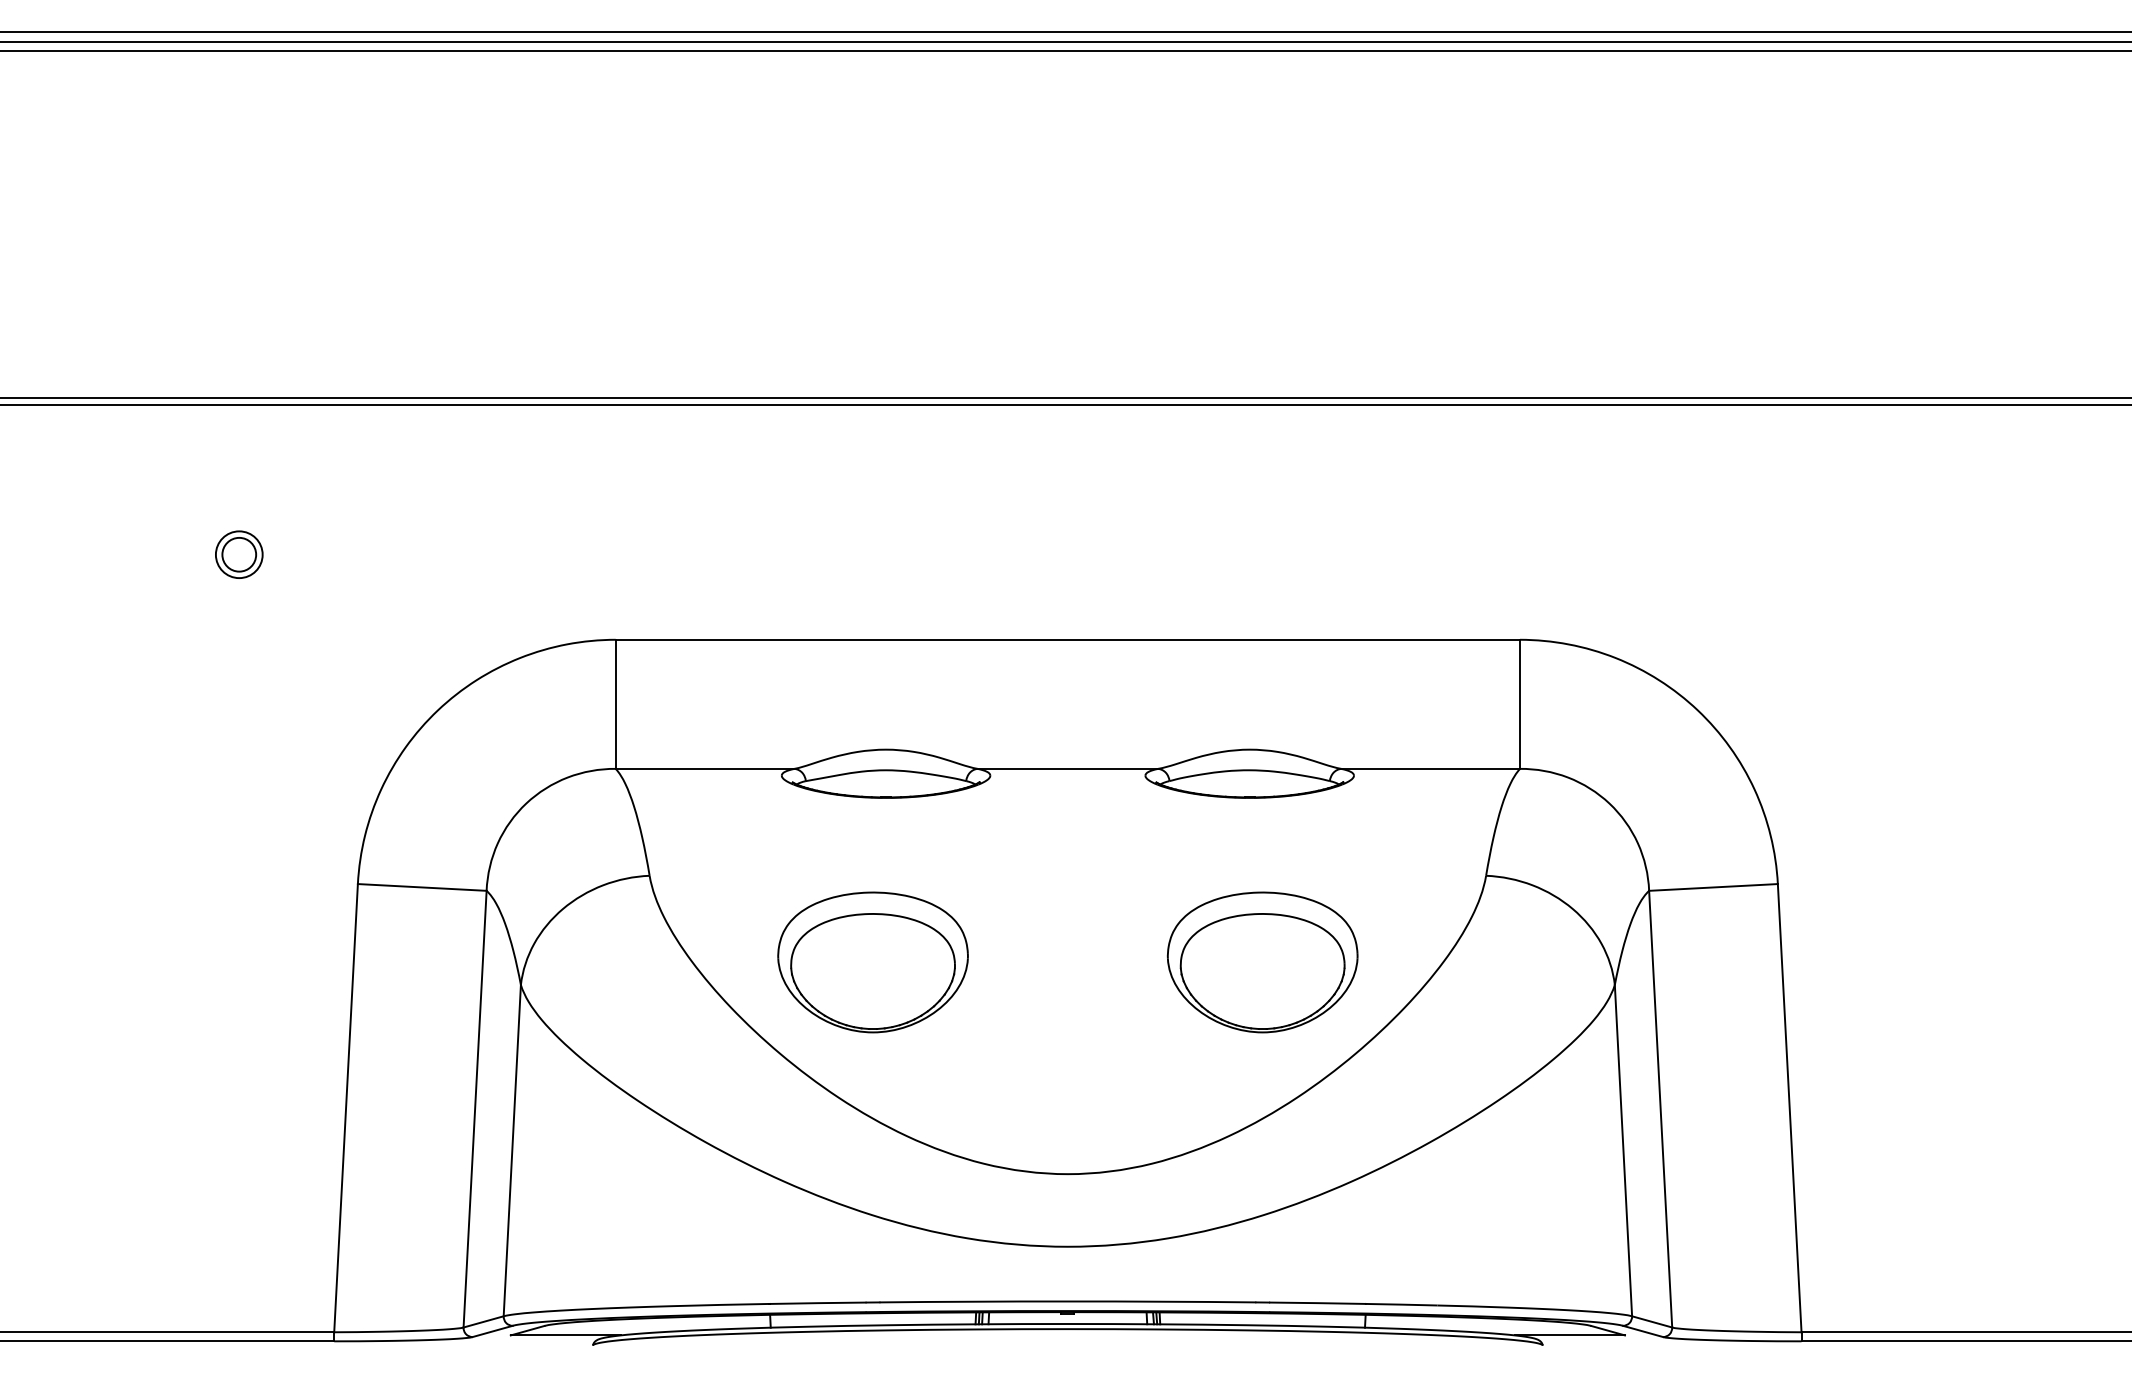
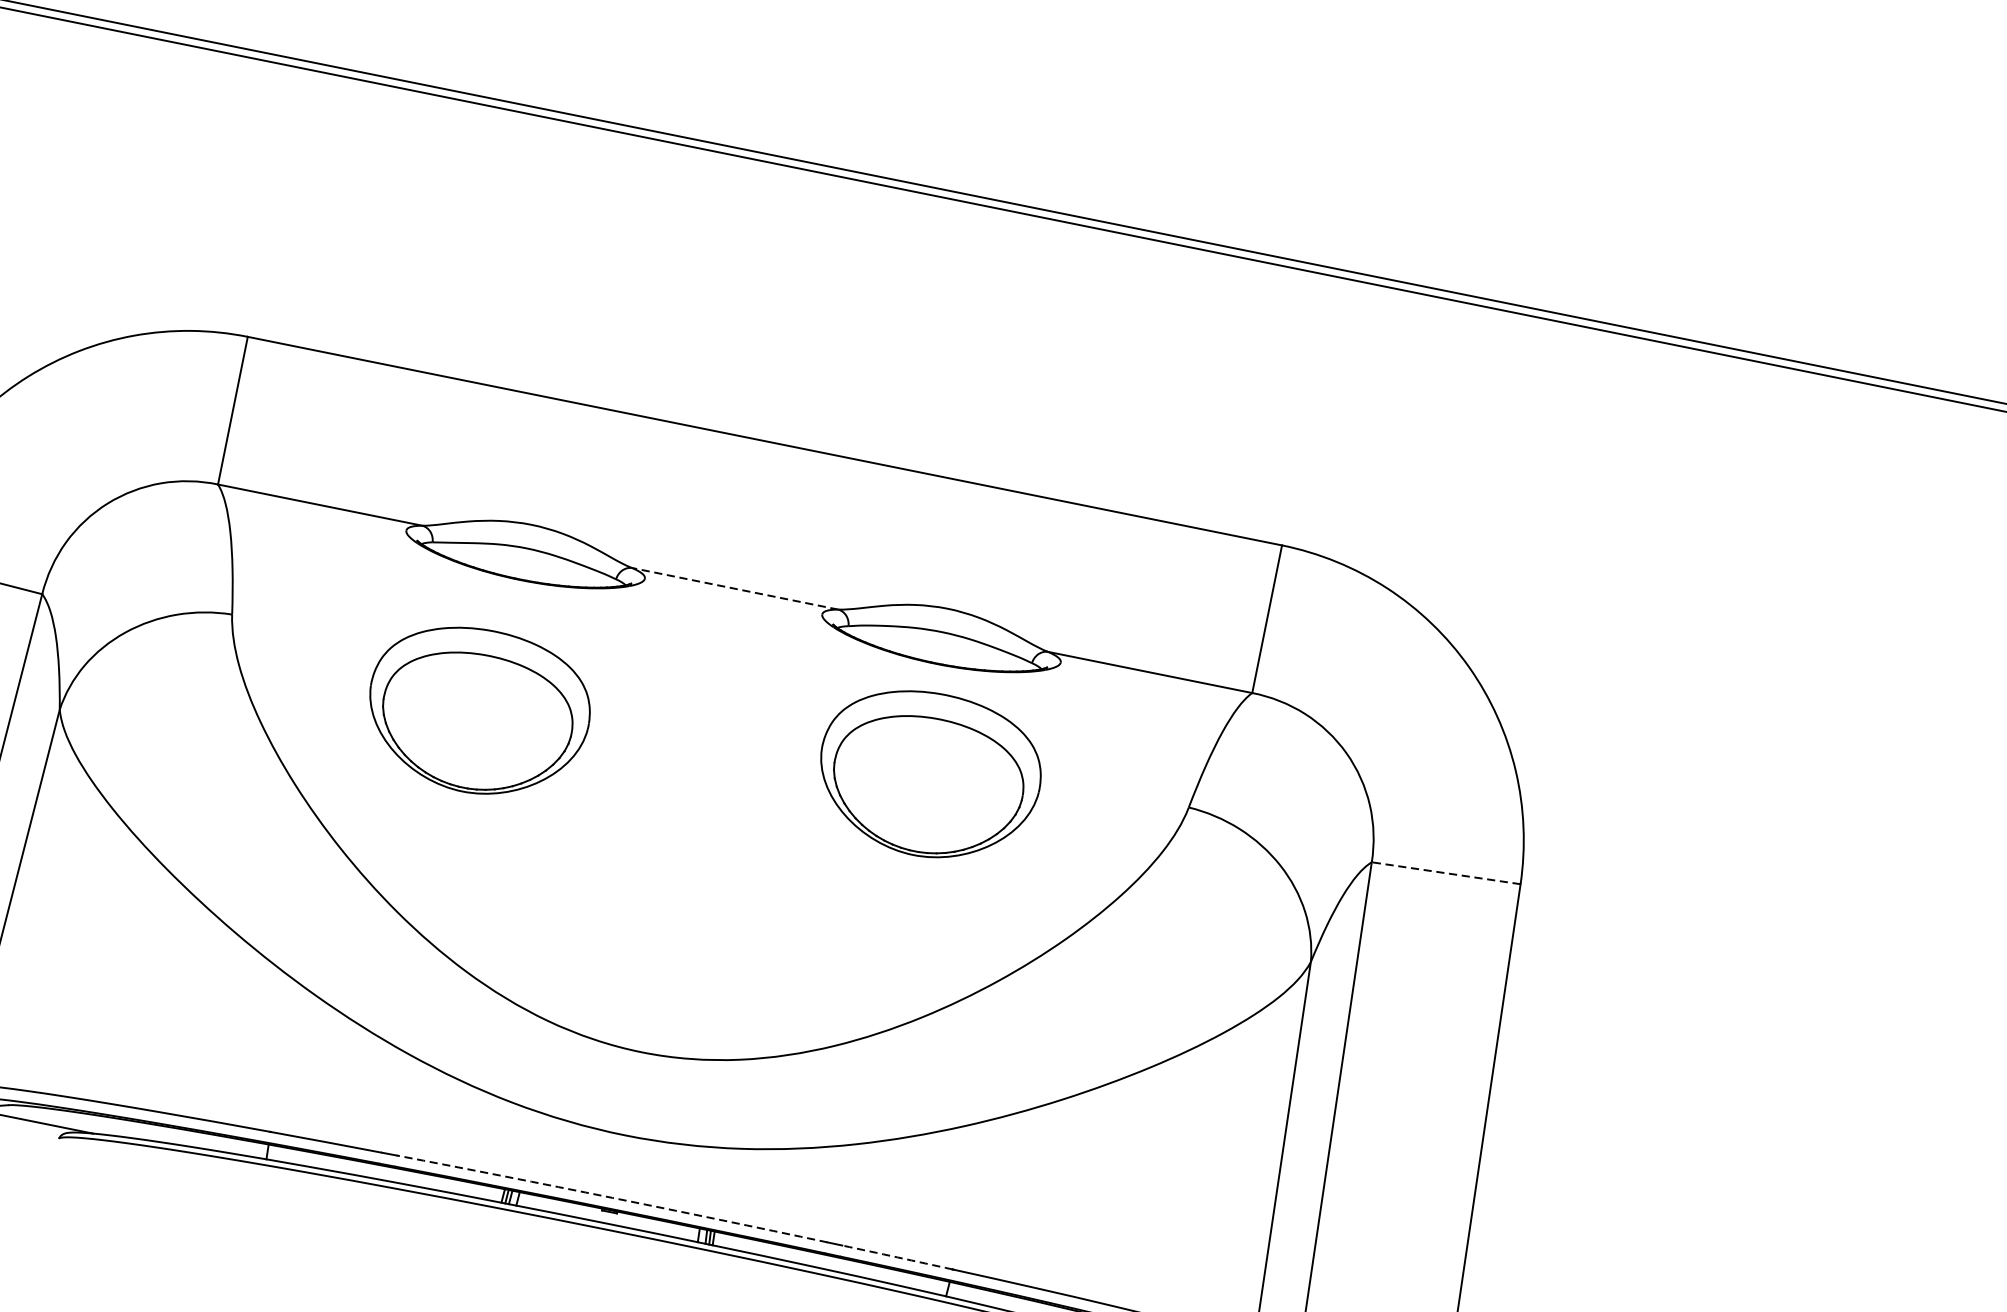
line: (1067, 768) -> (734, 588), solid -> dashed
line: (1713, 887) -> (1446, 873), solid -> dashed
part: (872, 962) -> (477, 711), moved
part: (1262, 962) -> (929, 775), moved
arc: (1067, 1301) -> (611, 1197), solid -> dashed
arc: (1317, 1303) -> (897, 1257), solid -> dashed

